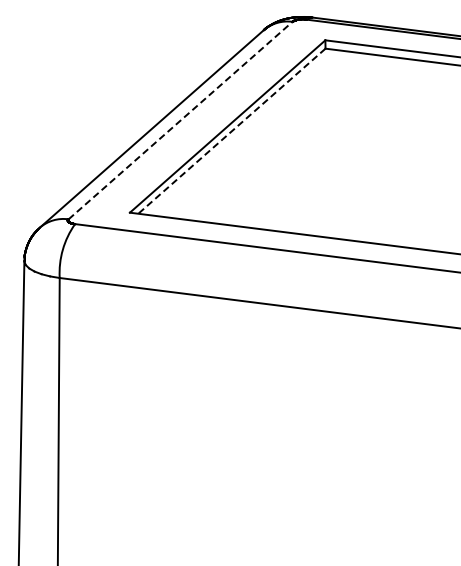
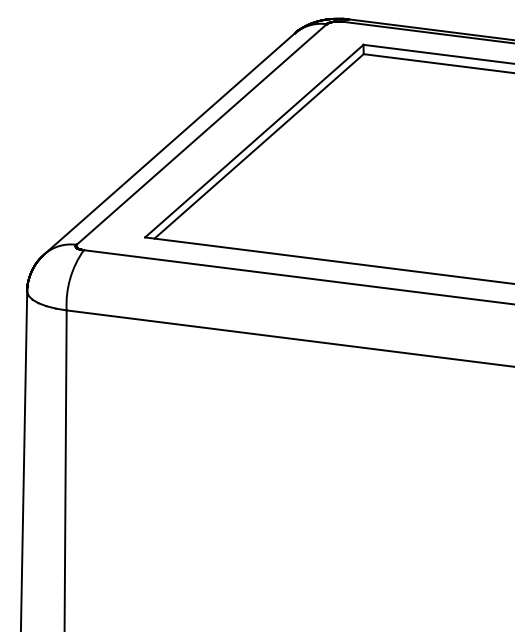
line: (180, 120) -> (201, 134), dashed -> solid
line: (231, 131) -> (258, 146), dashed -> solid

